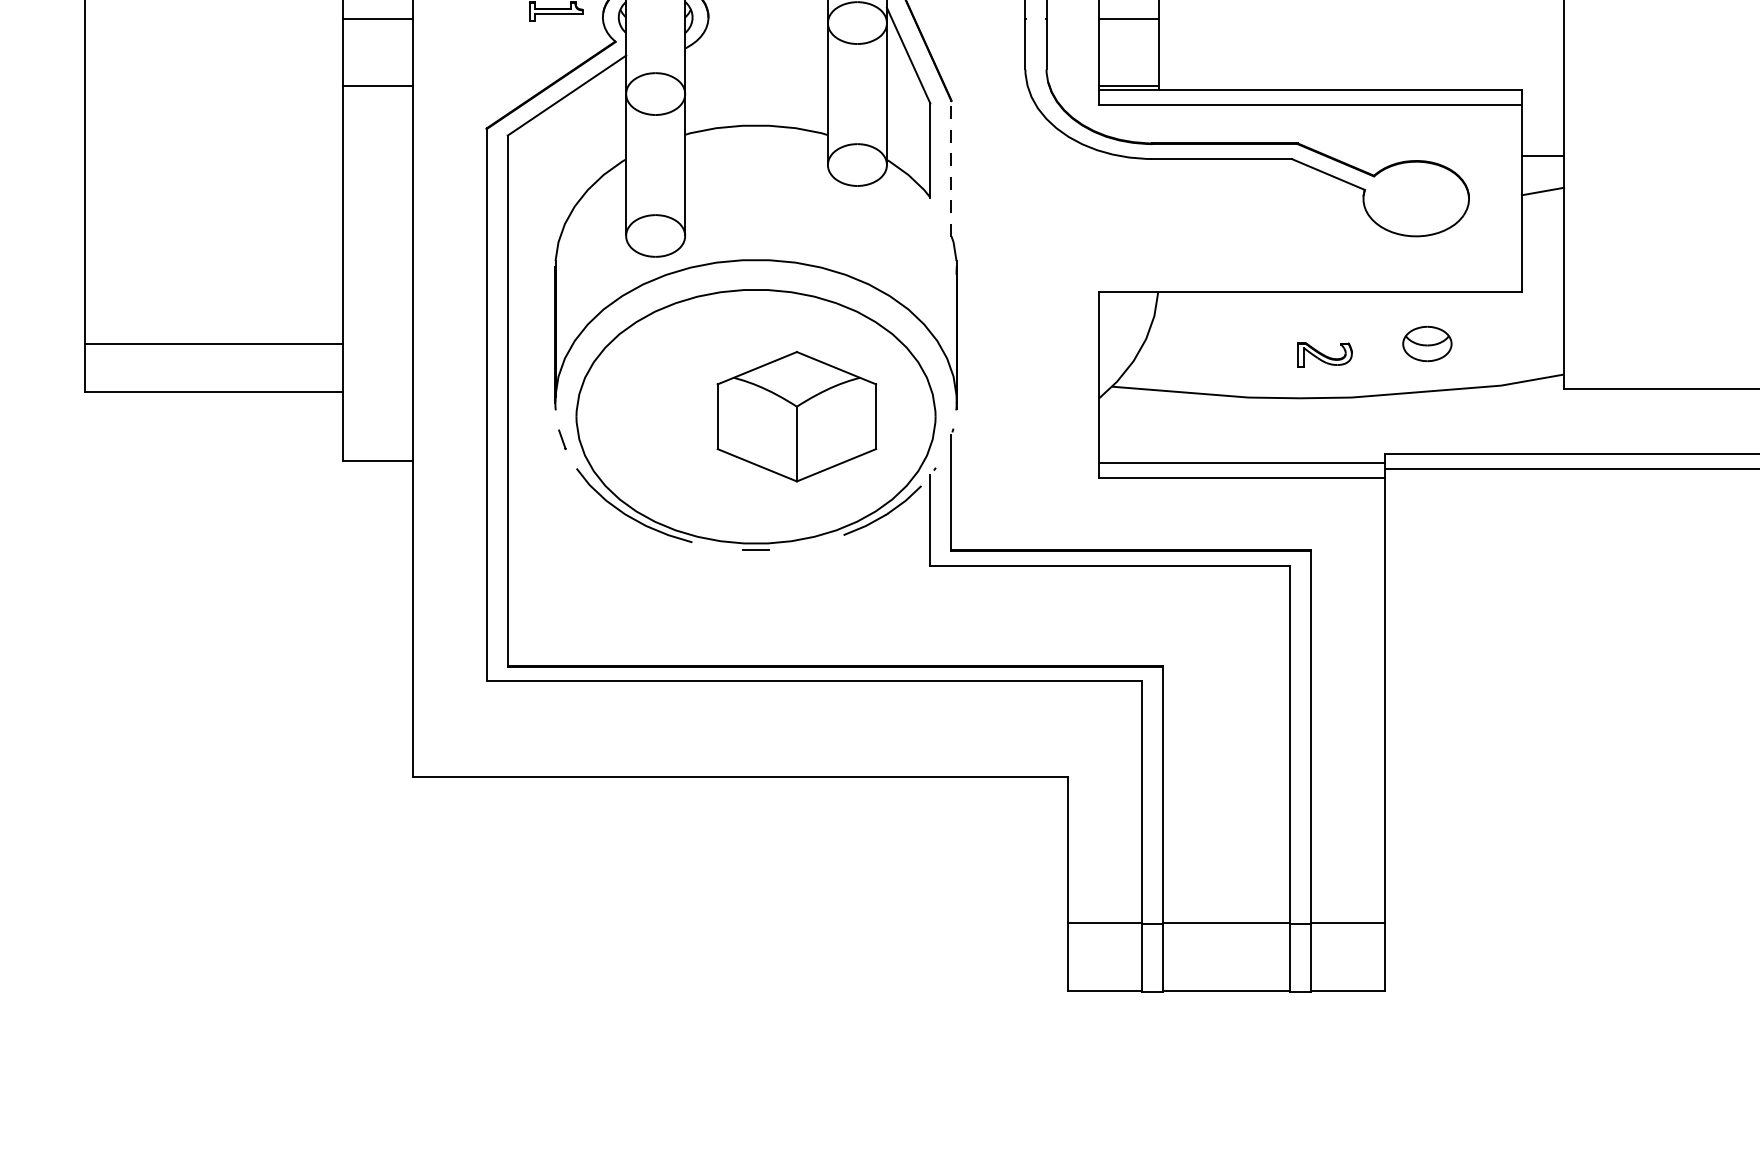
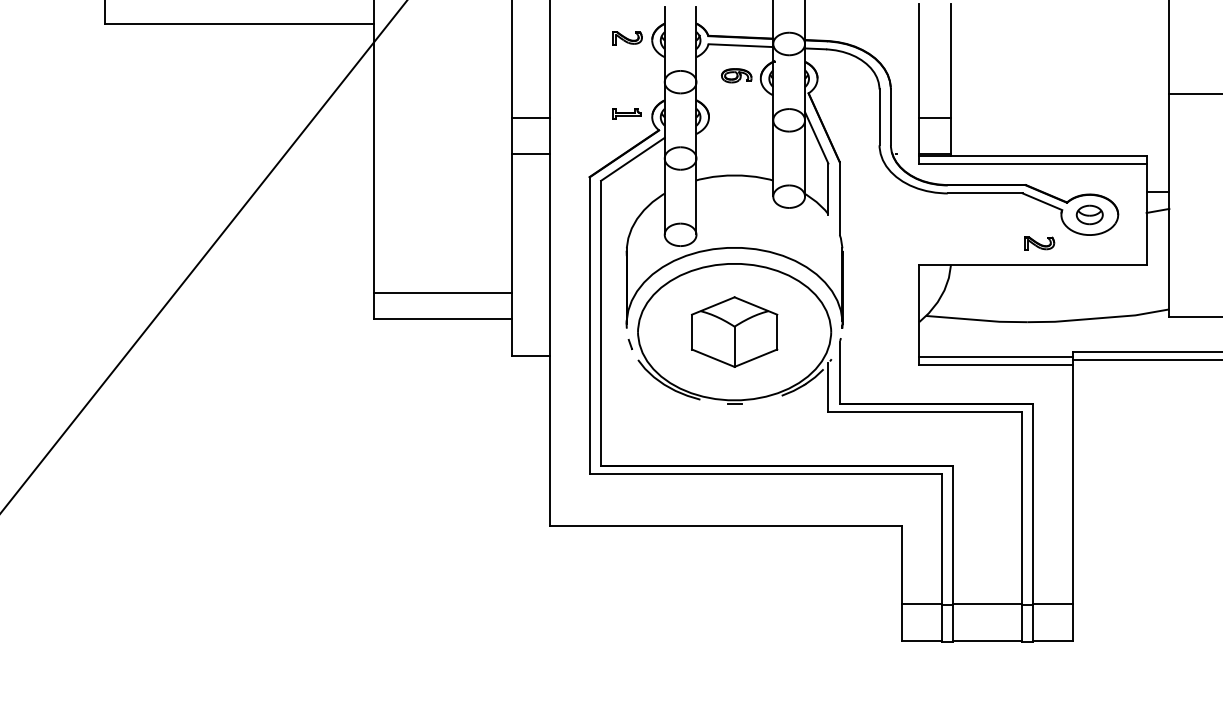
line: (950, 168) -> (839, 198), dashed -> solid
part: (1426, 343) -> (1089, 214), moved
part: (1324, 354) -> (1039, 243), moved
part: (796, 415) -> (734, 331), moved

